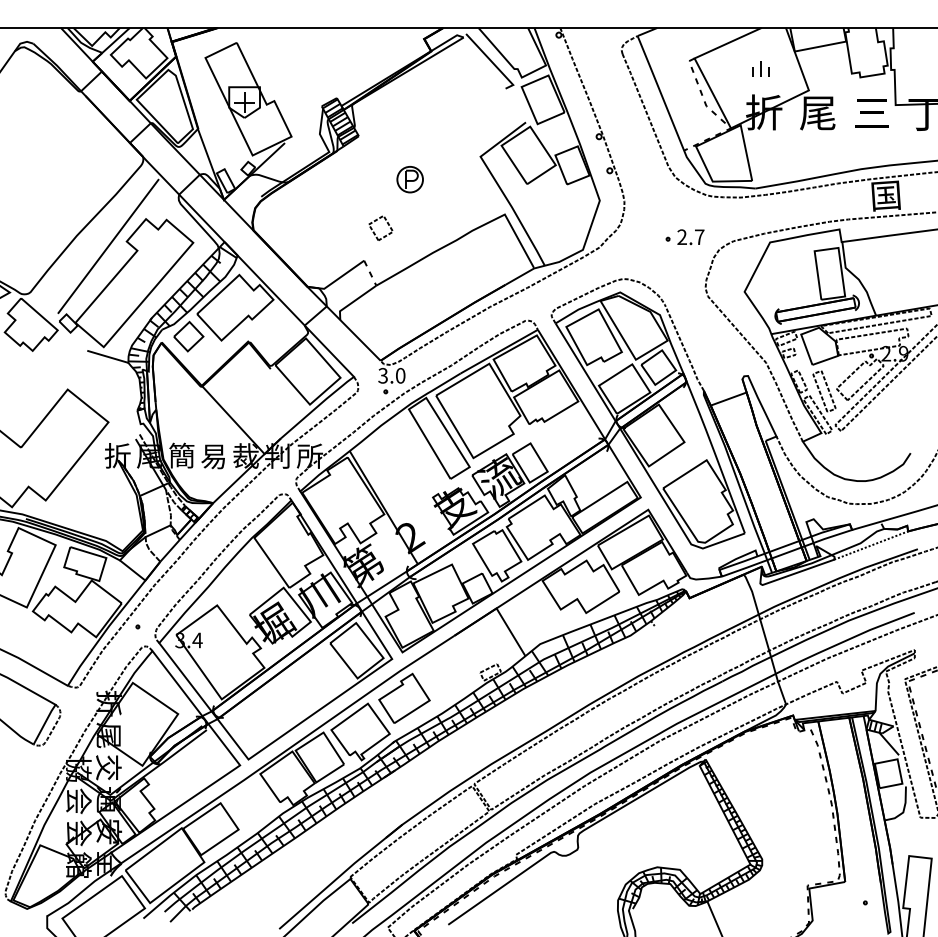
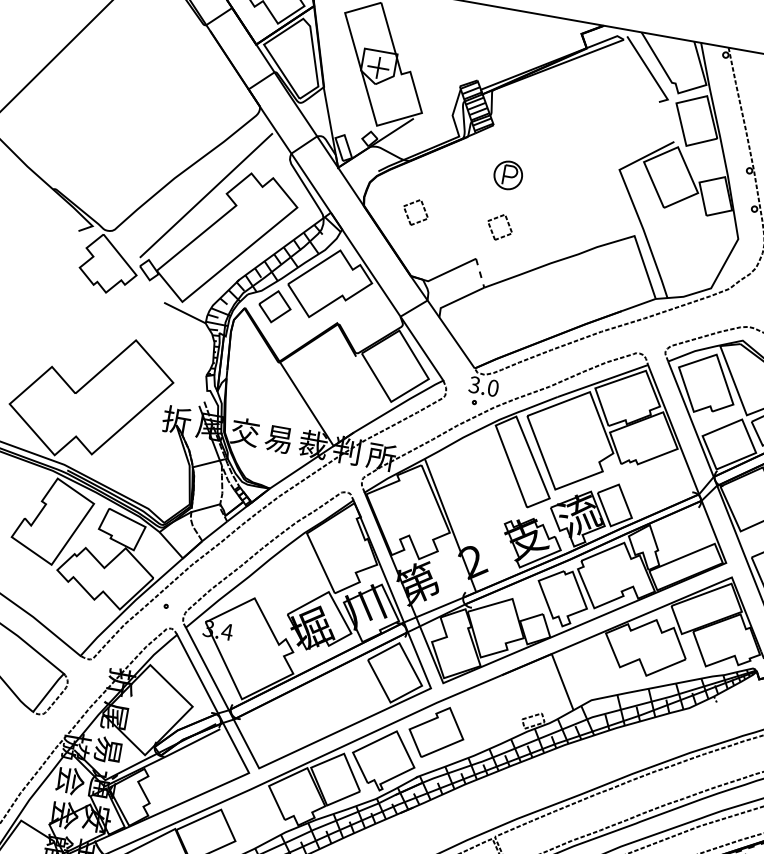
part: (409, 179) -> (507, 175), moved
part: (297, 221) -> (412, 204), added
text: (181, 455) -> (244, 431), 簡 -> 交
text: (108, 767) -> (108, 750), 交 -> 易

